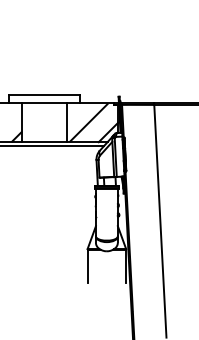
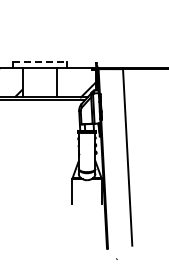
line: (44, 94) -> (39, 61), solid -> dashed
hatch: (88, 122) -> (73, 82), removed

